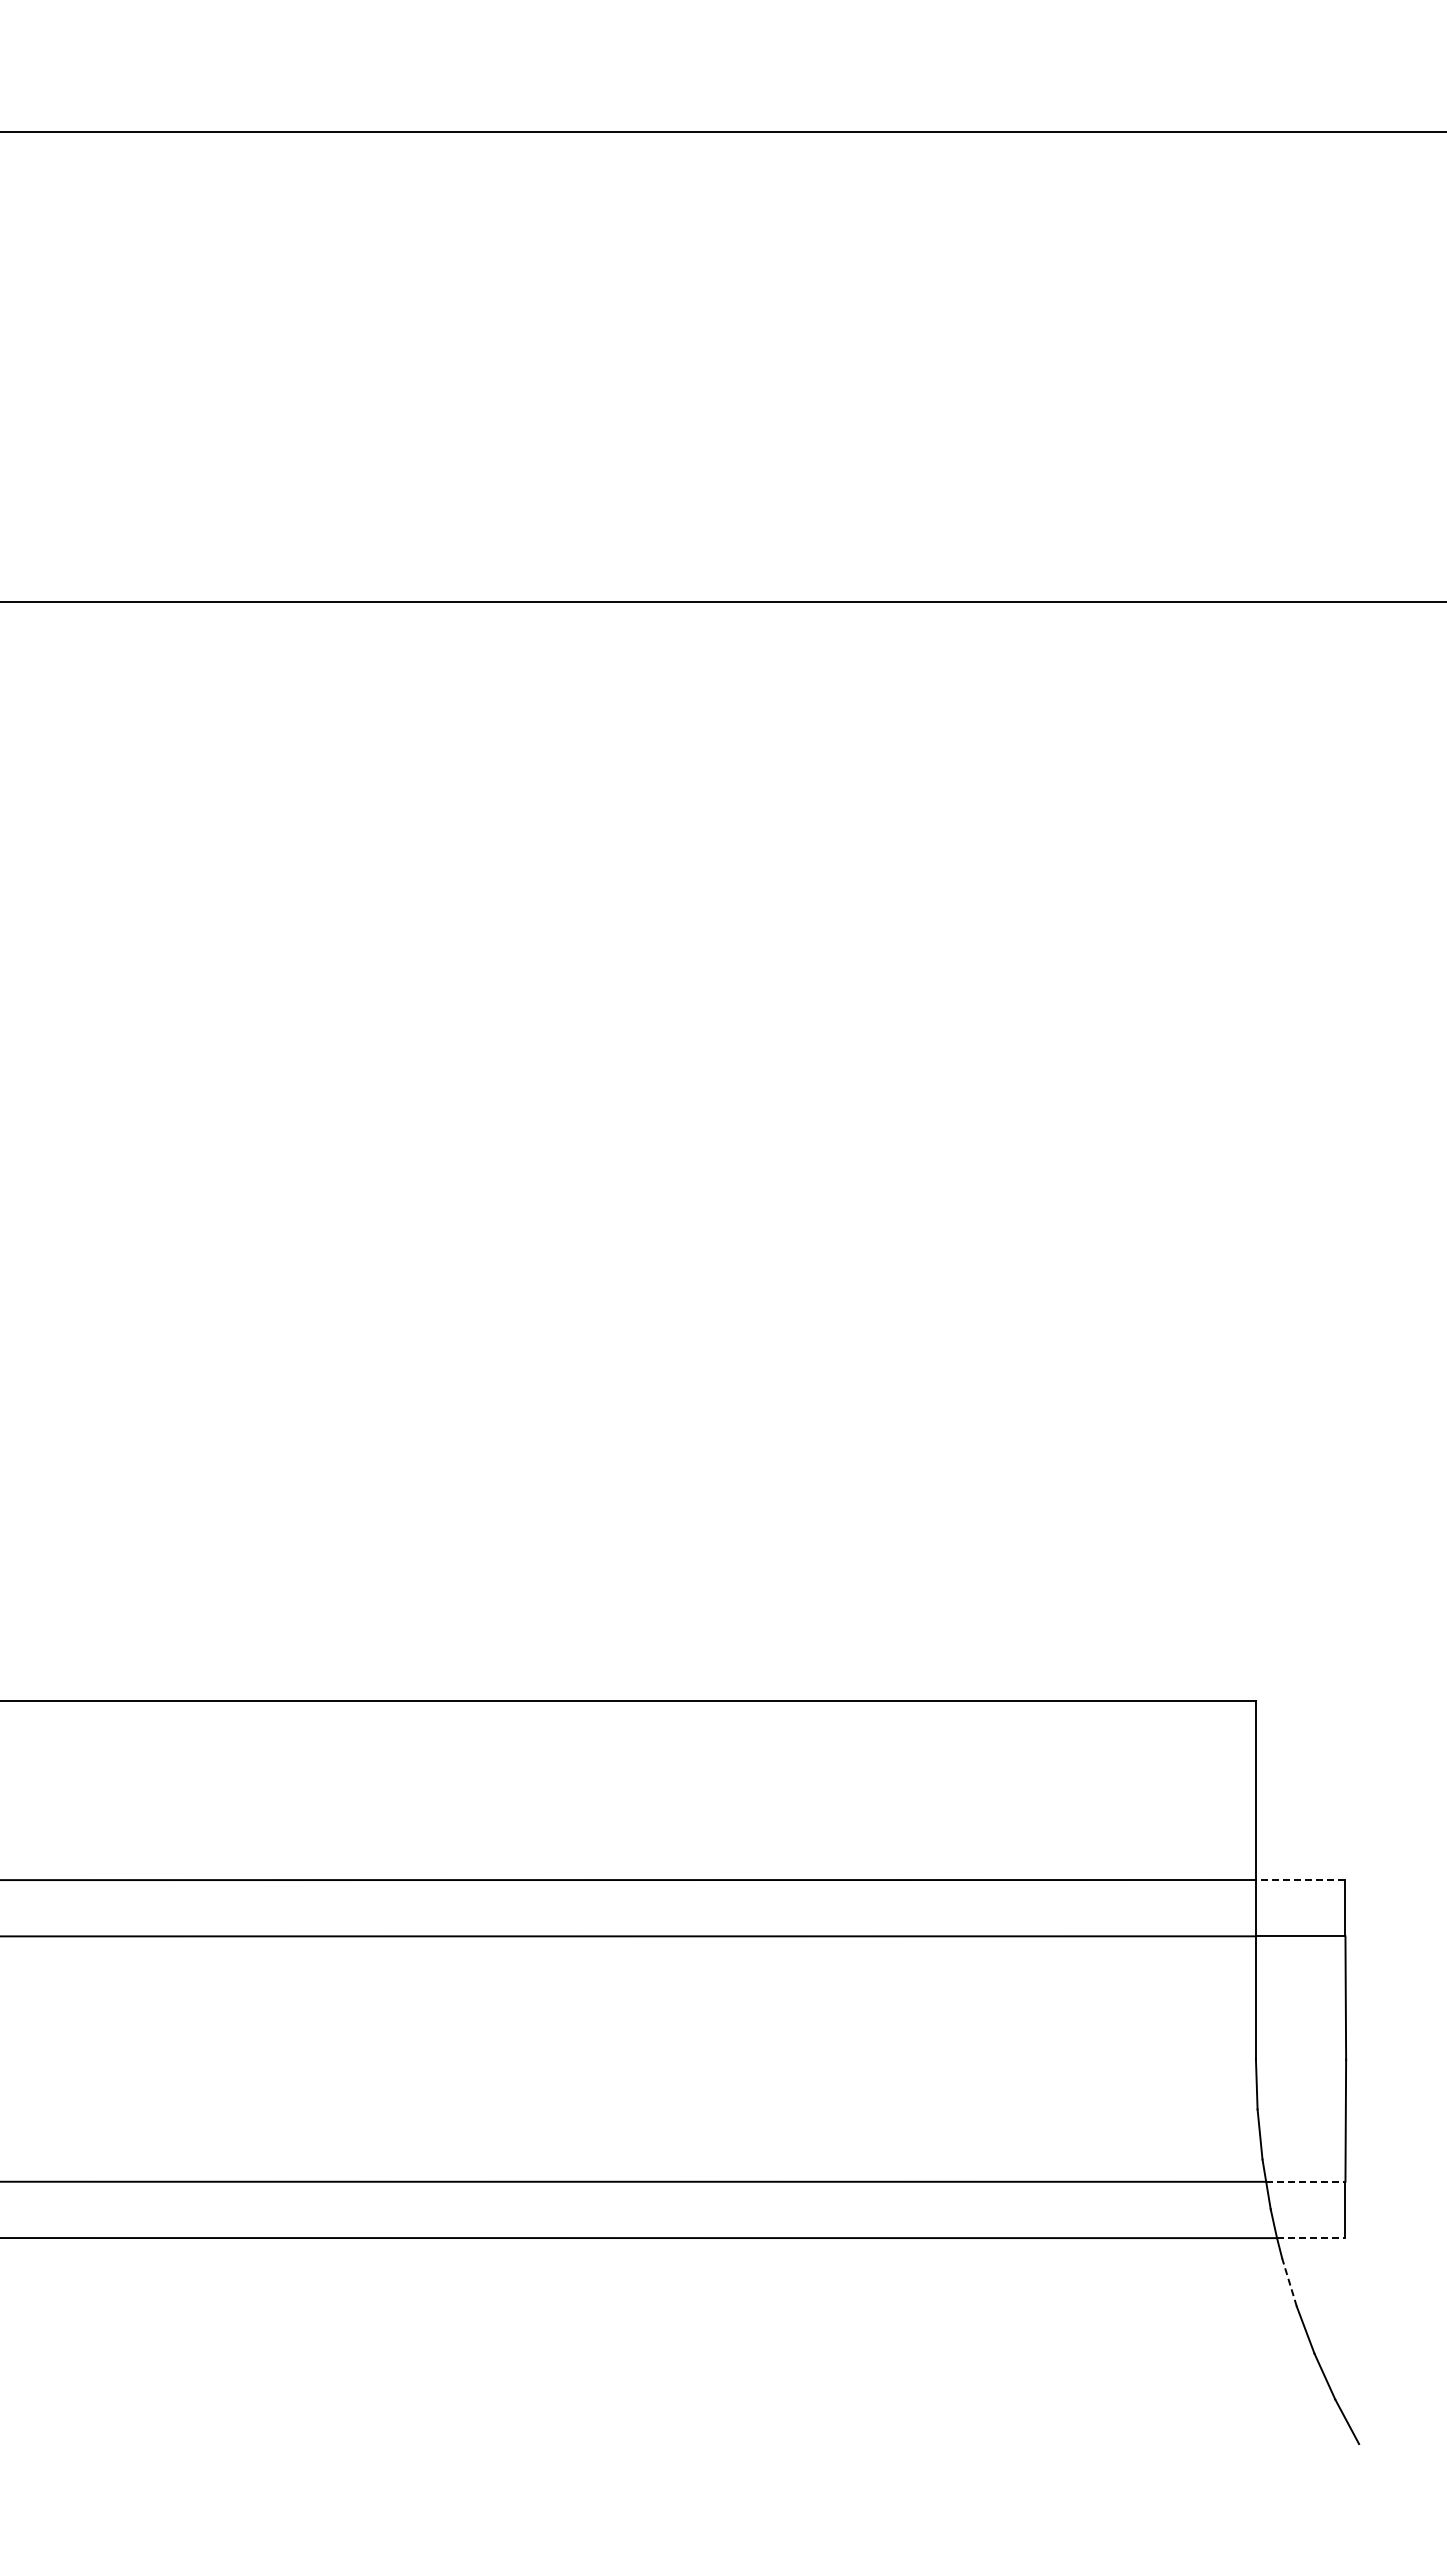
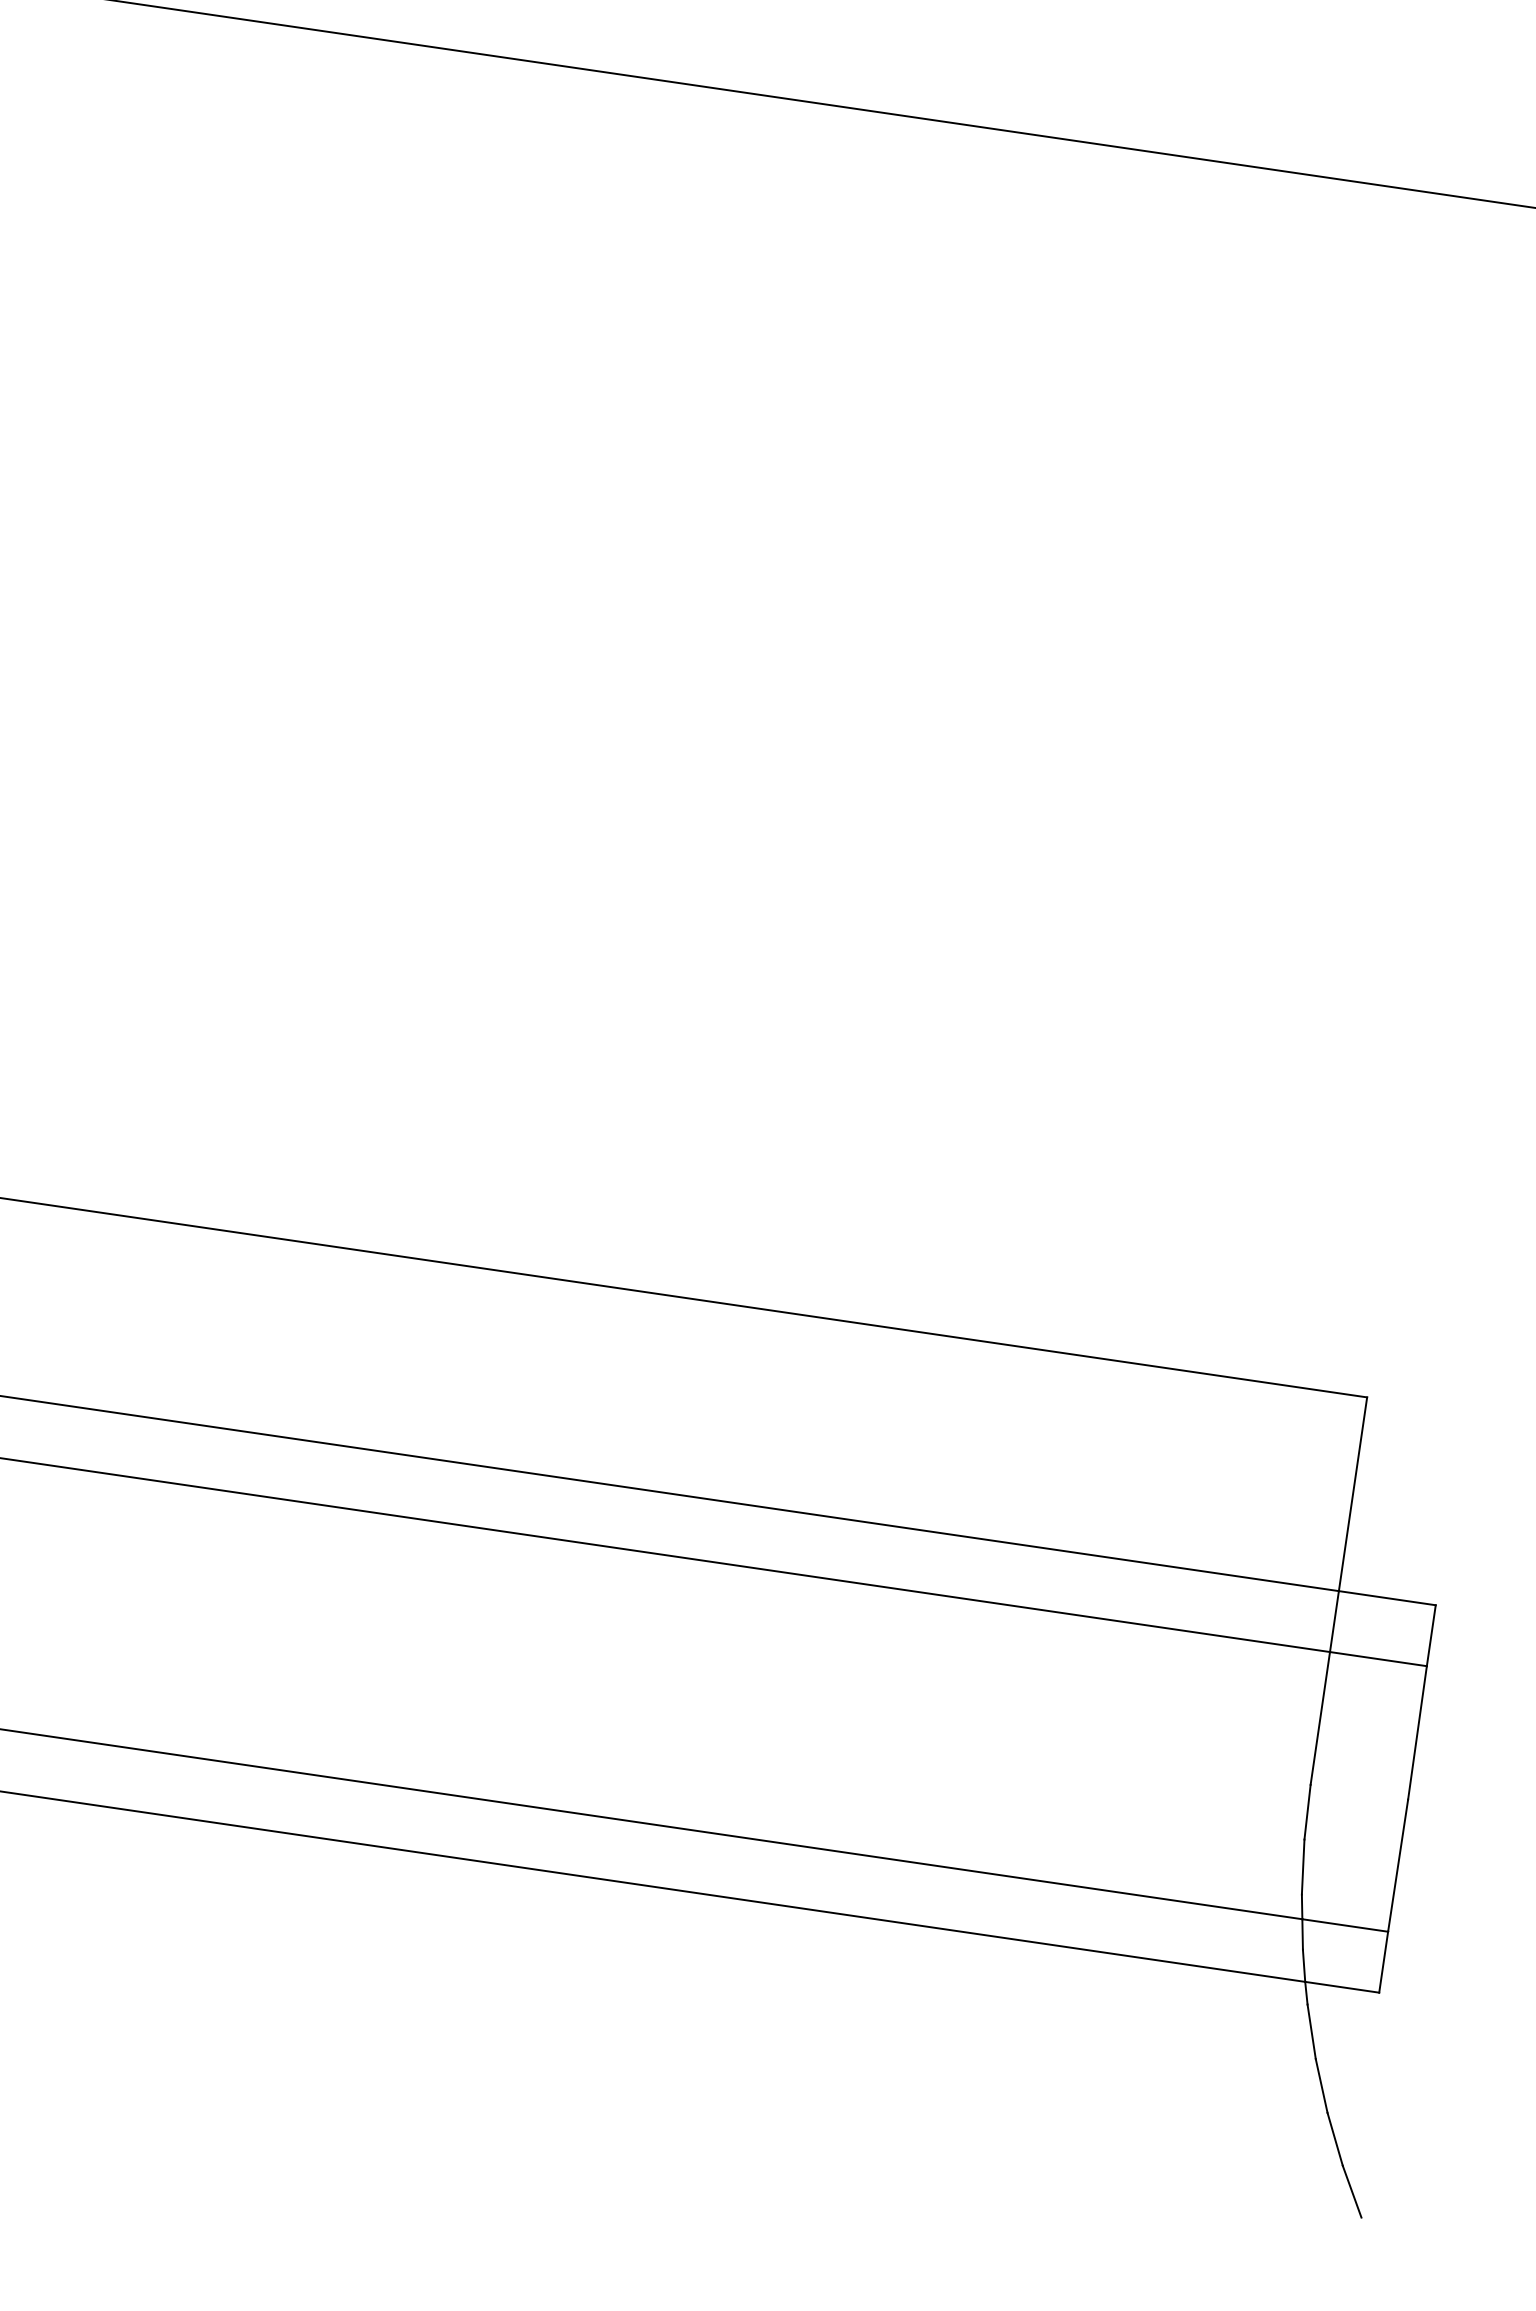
line: (1300, 1880) -> (1387, 1598), dashed -> solid
line: (1305, 2181) -> (1344, 1925), dashed -> solid
line: (1311, 2238) -> (1342, 1987), dashed -> solid
line: (1289, 2281) -> (1311, 2030), dashed -> solid

